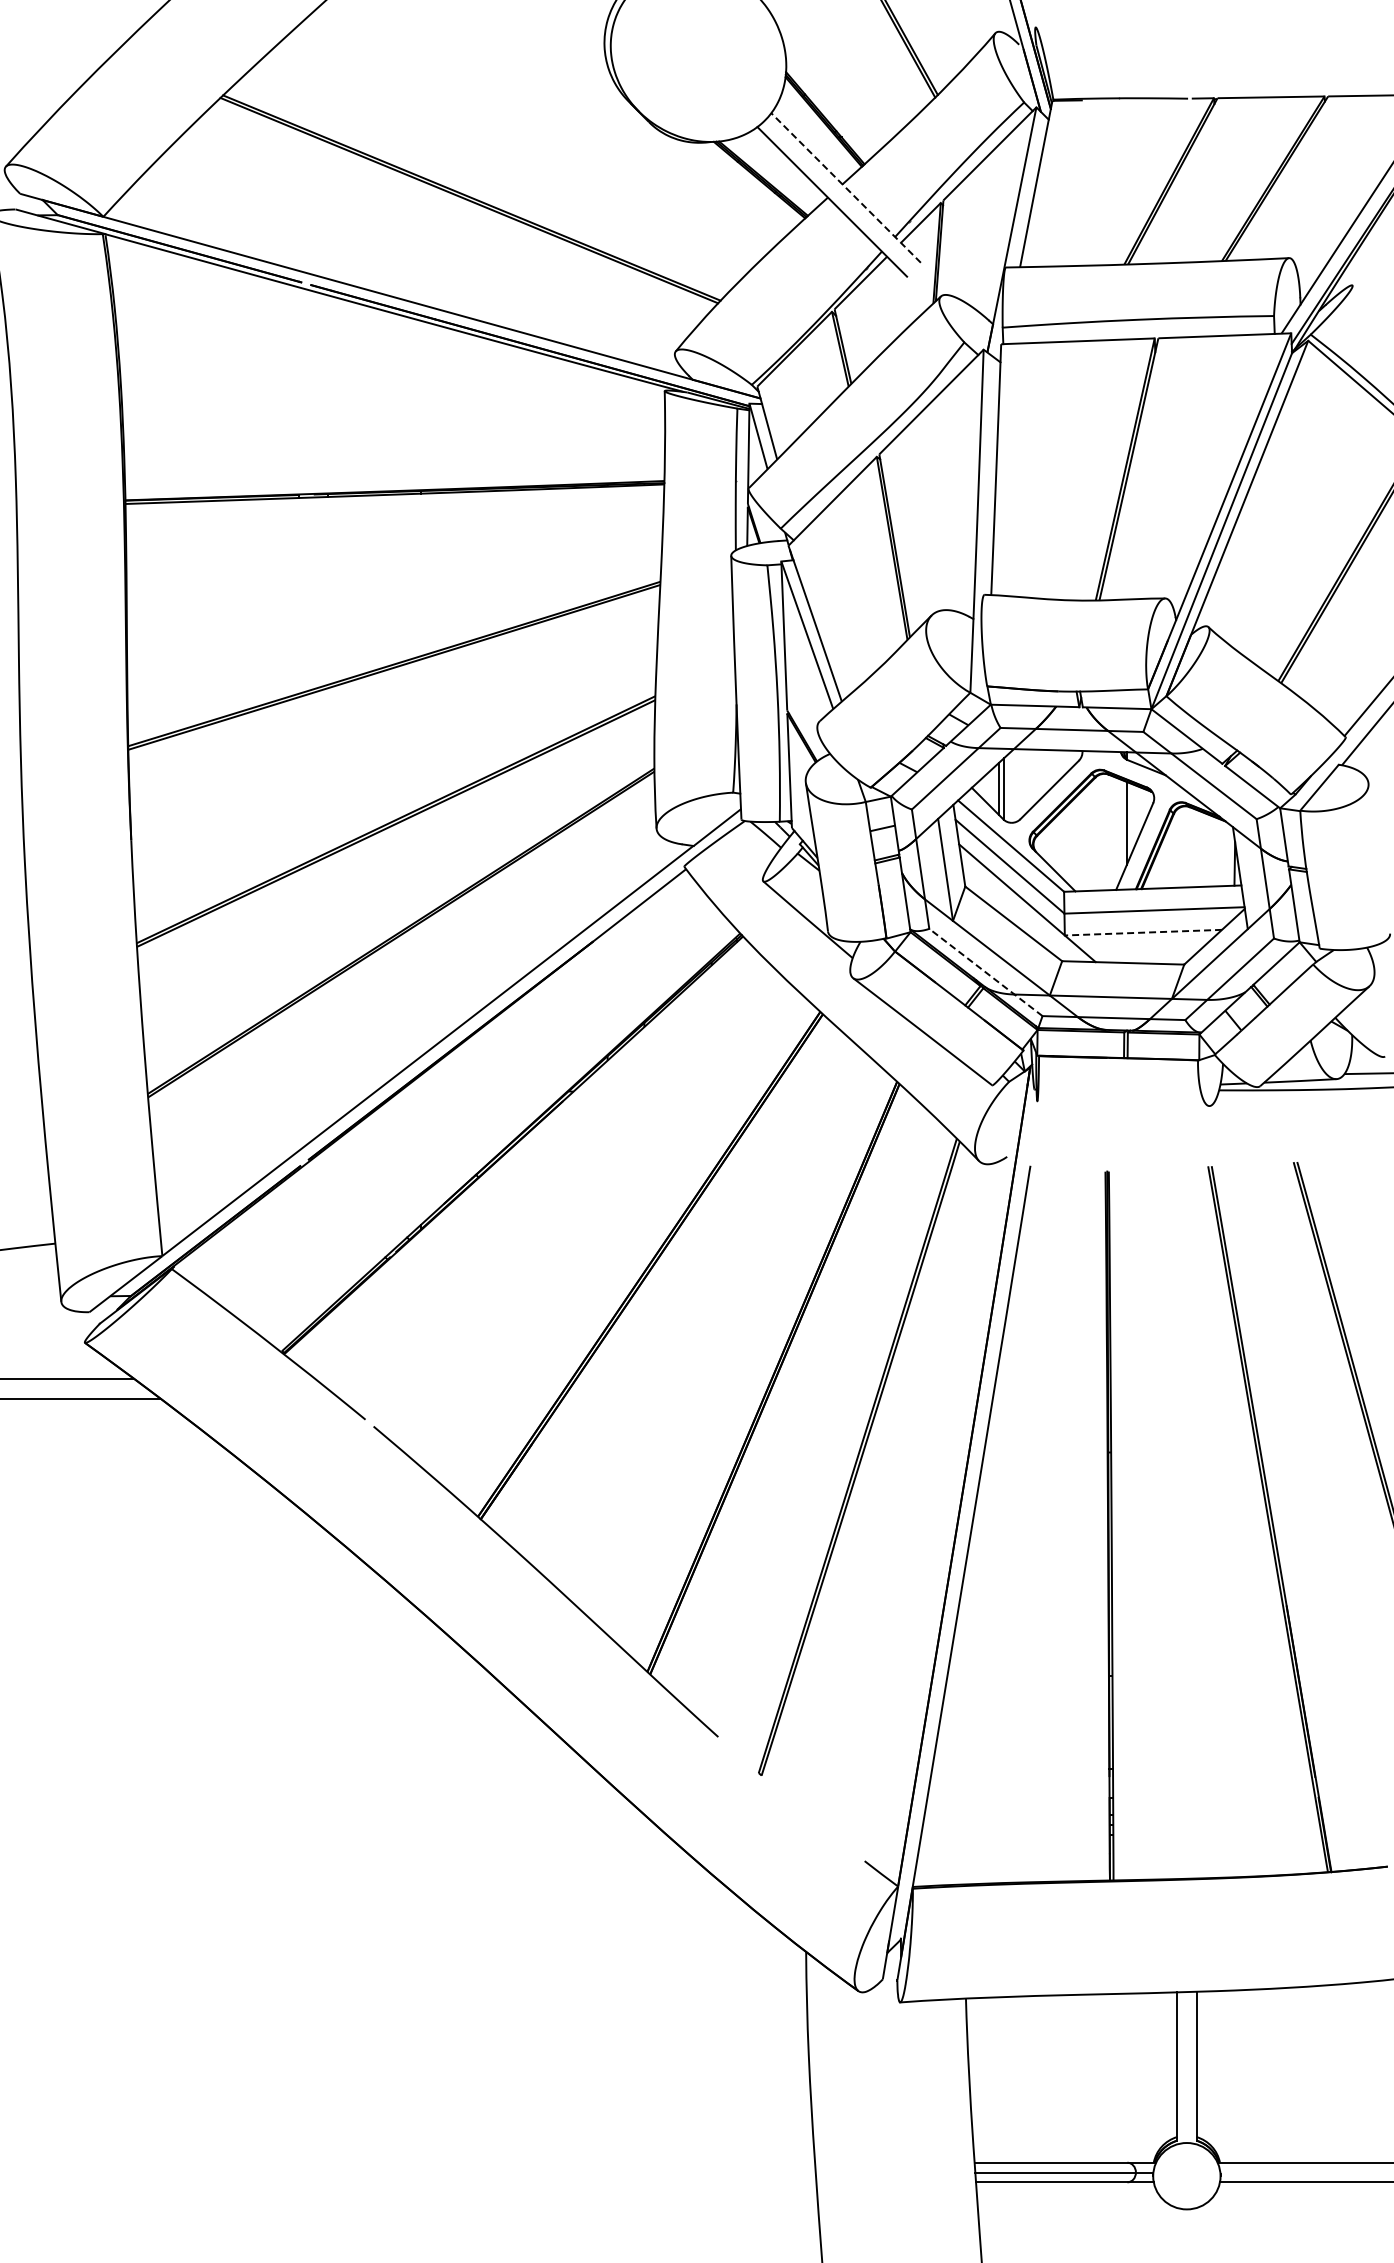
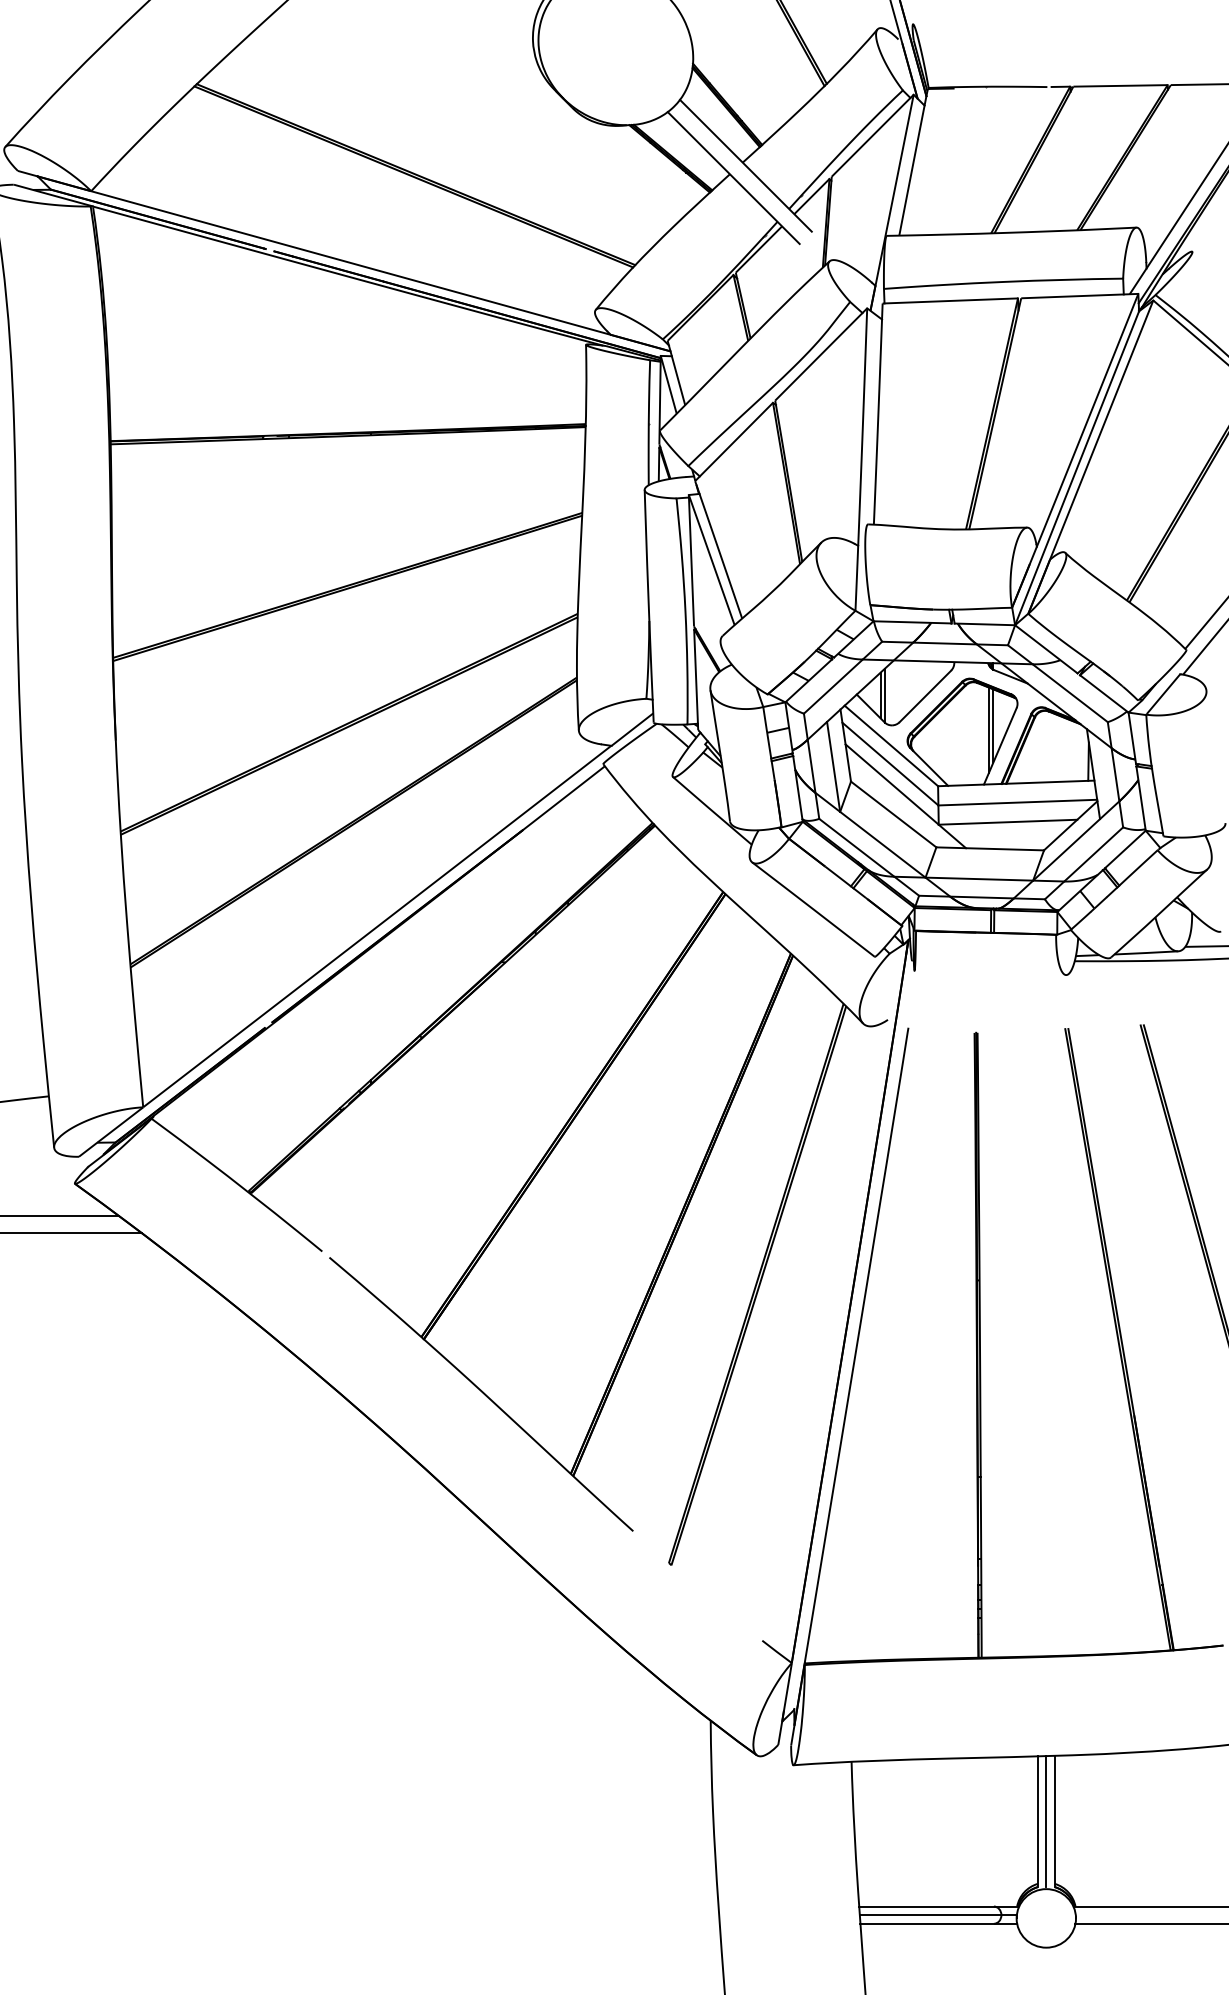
line: (846, 188) -> (746, 166), dashed -> solid
line: (1121, 828) -> (988, 730), added
line: (1143, 932) -> (1008, 822), dashed -> solid
line: (985, 972) -> (868, 857), dashed -> solid
line: (1186, 2066) -> (1045, 1821), added

